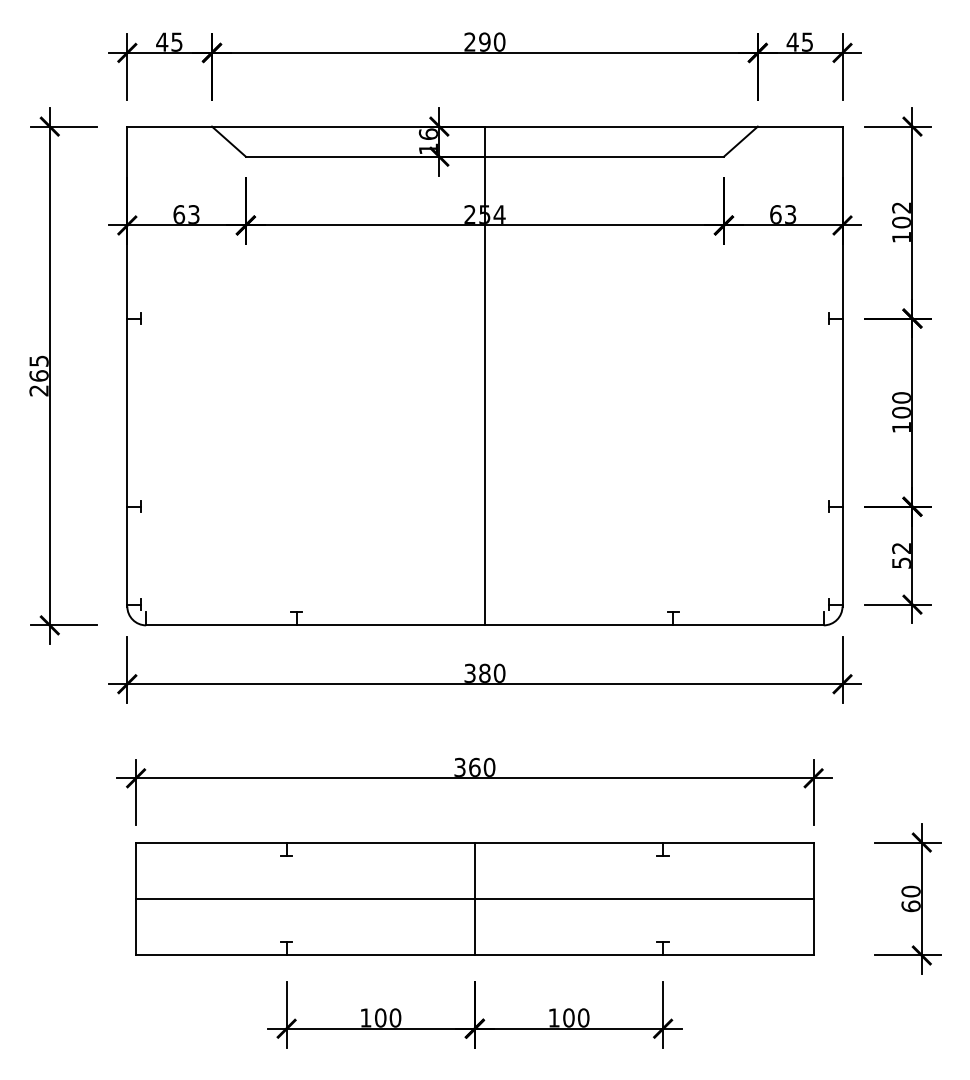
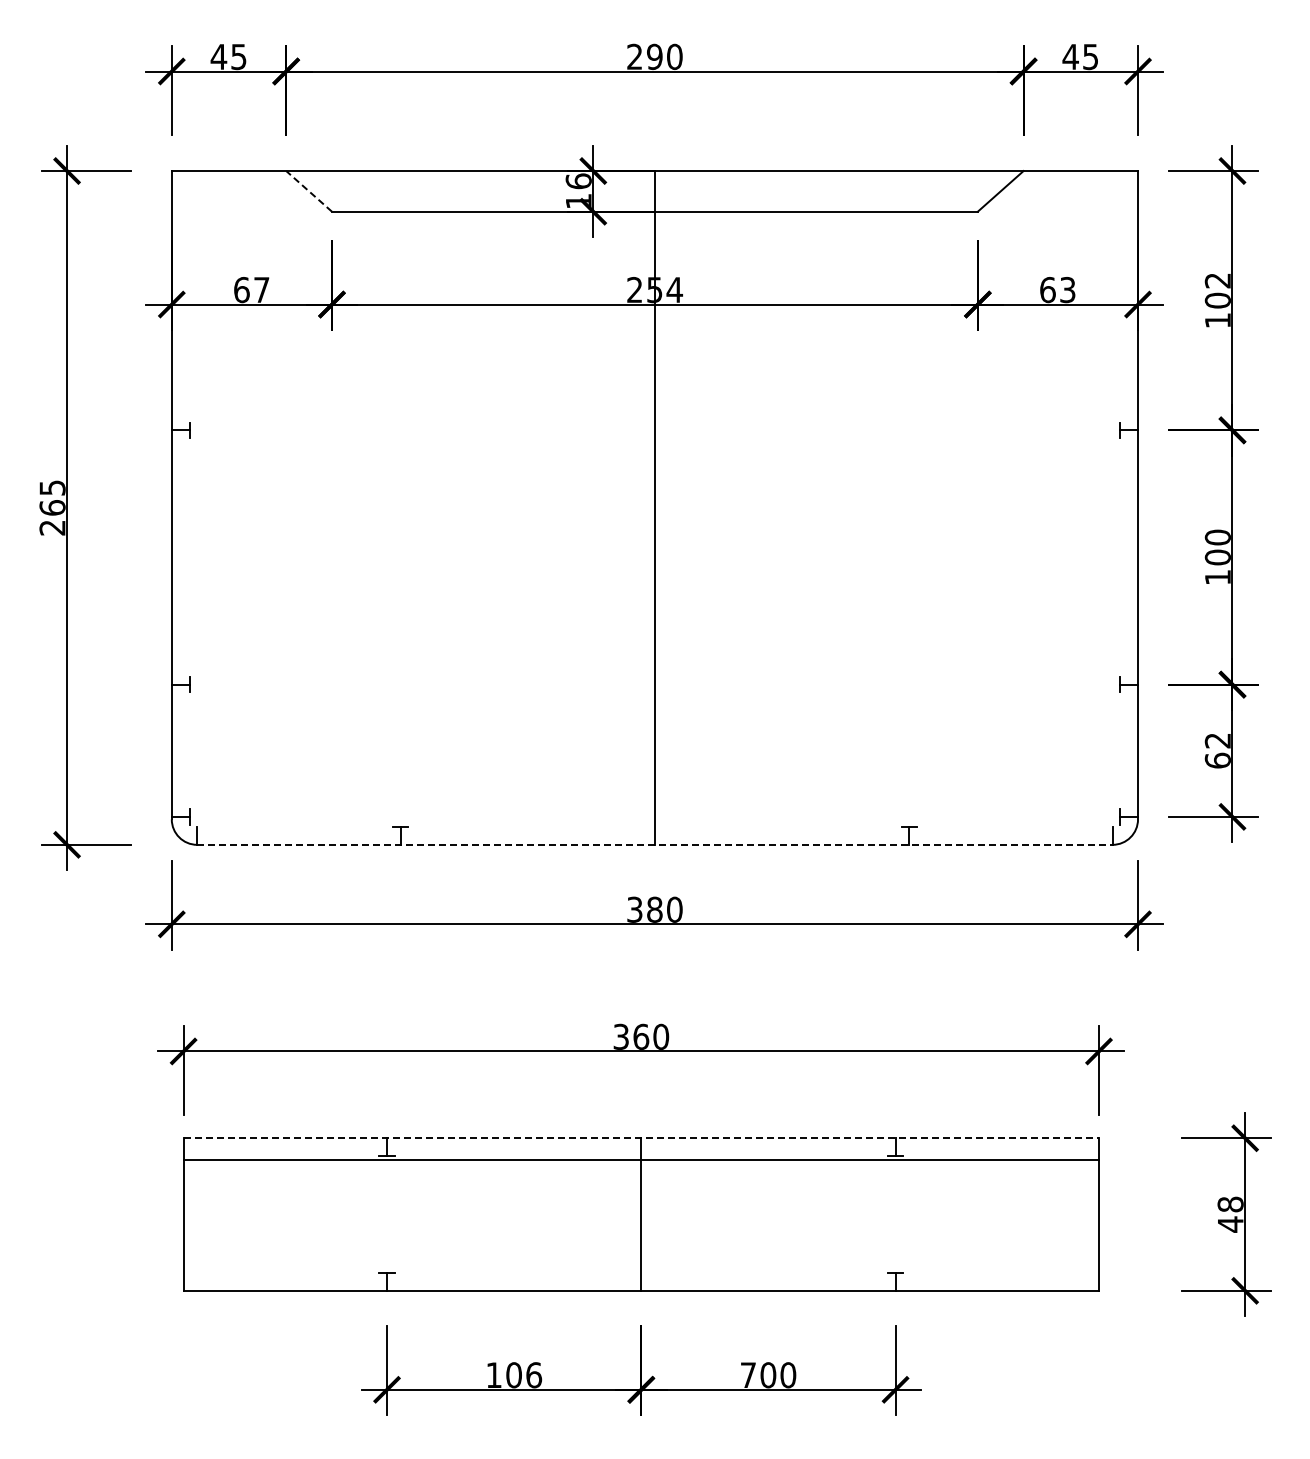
line: (229, 141) -> (309, 191), solid -> dashed
text: (193, 214) -> (261, 289), 63 -> 67
text: (901, 562) -> (1217, 760), 52 -> 62
line: (484, 625) -> (654, 844), solid -> dashed
line: (475, 842) -> (641, 1138), solid -> dashed
line: (474, 898) -> (640, 1159), moved
text: (910, 898) -> (1230, 1214), 60 -> 48
text: (554, 1017) -> (748, 1374), 100 -> 700
text: (395, 1018) -> (534, 1375), 100 -> 106

